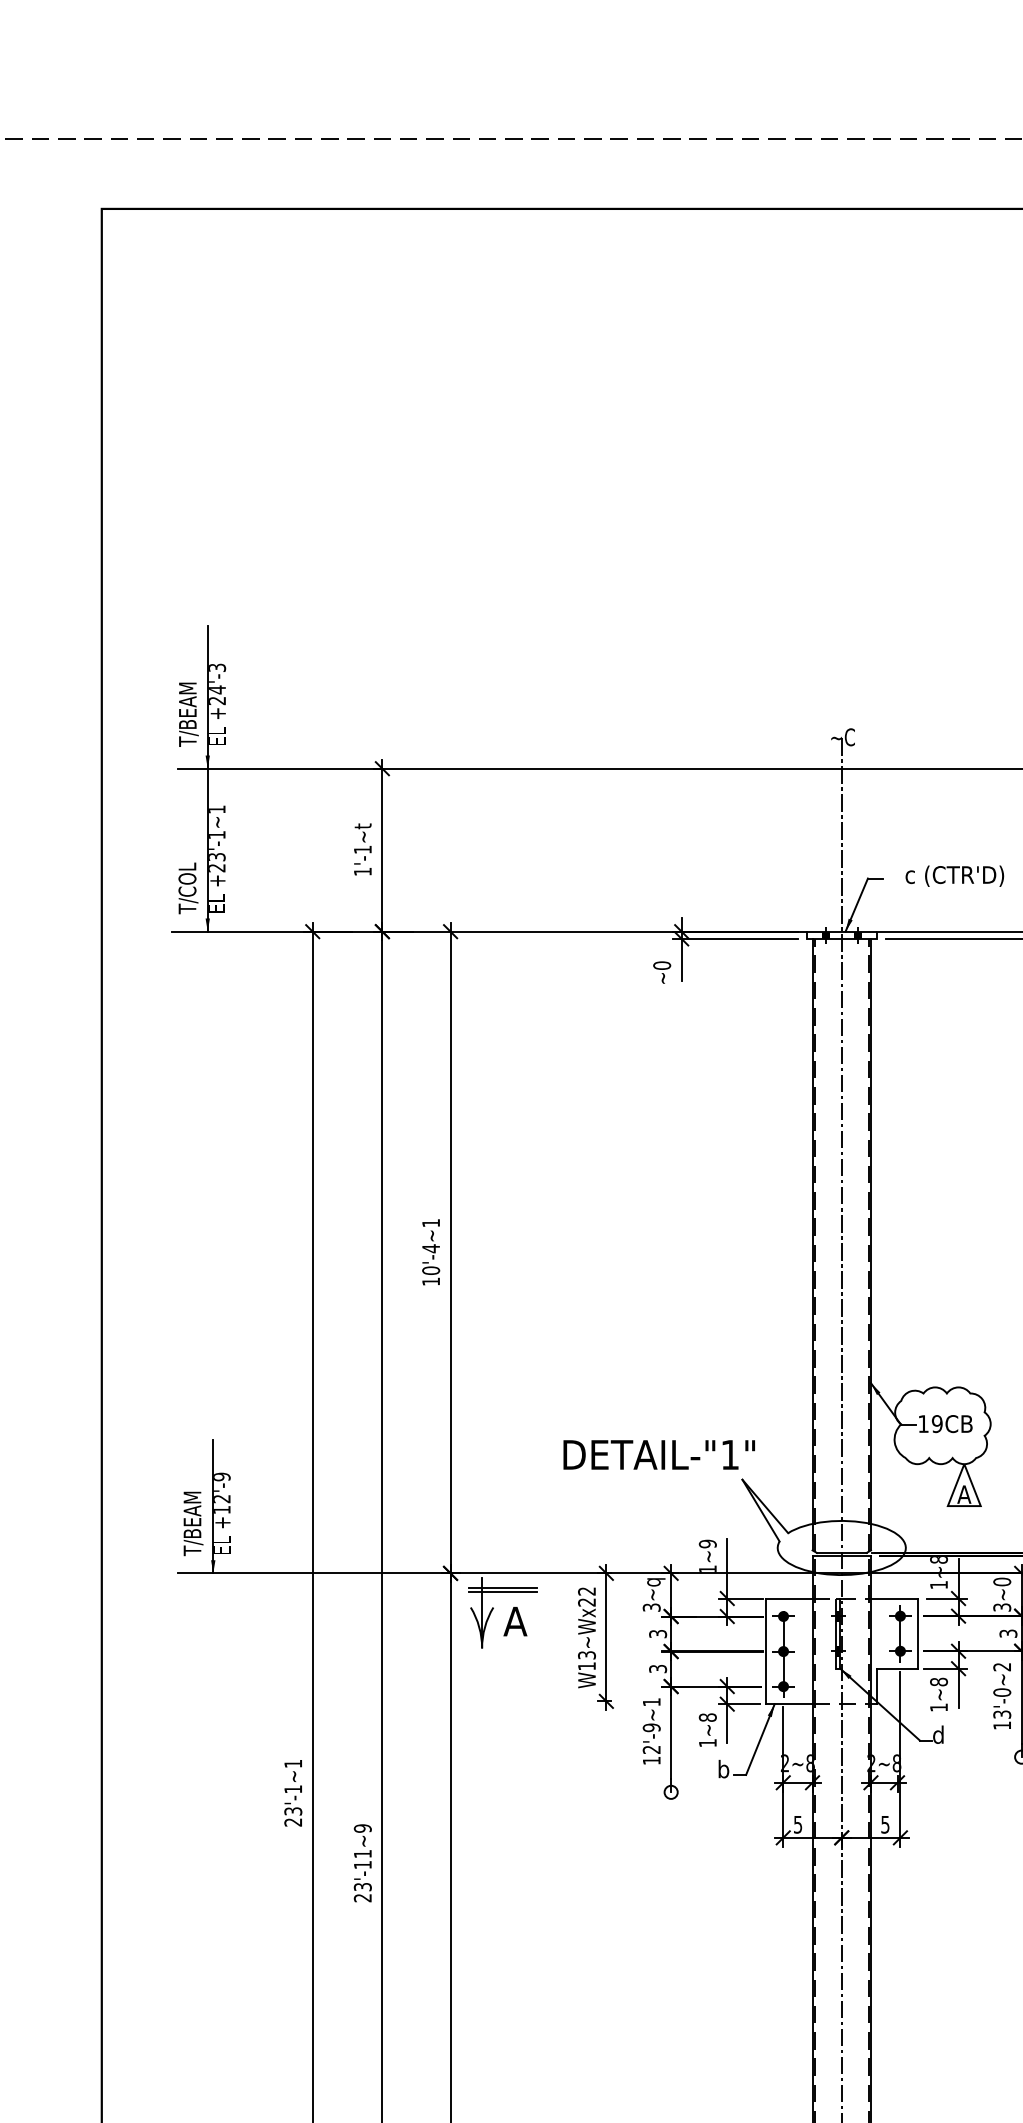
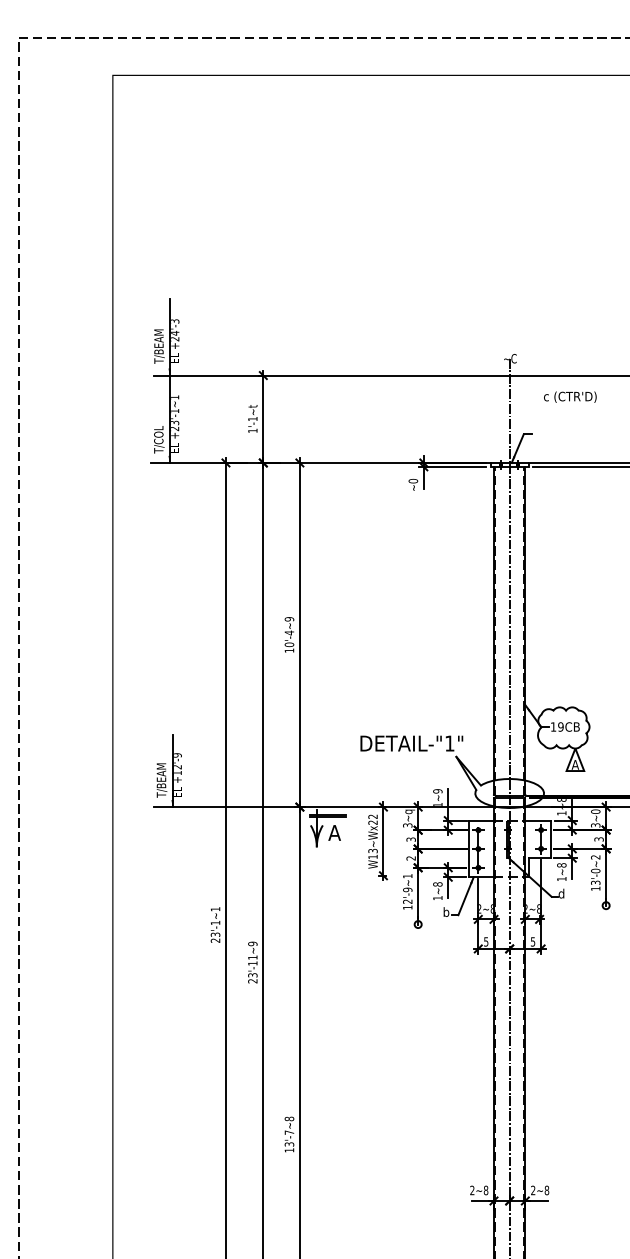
text: (955, 874) -> (570, 396), moved
text: (431, 1223) -> (289, 619), 10'-4~1 -> 10'-4~9
text: (658, 1669) -> (411, 858), 3 -> 2

